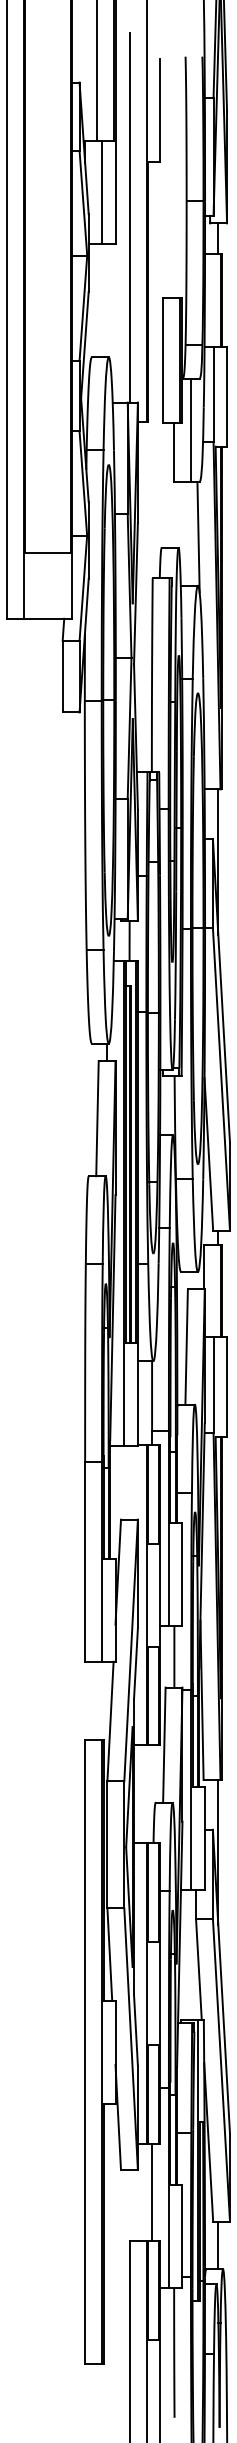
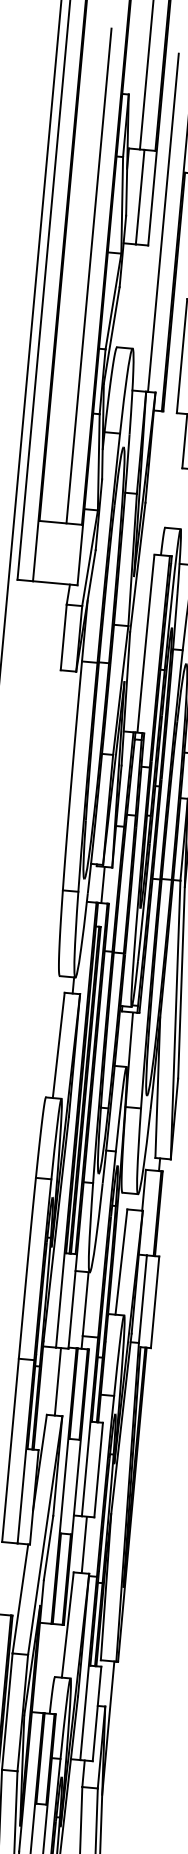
line: (54, 282) -> (89, 275), added
line: (129, 1482) -> (57, 1381), added

